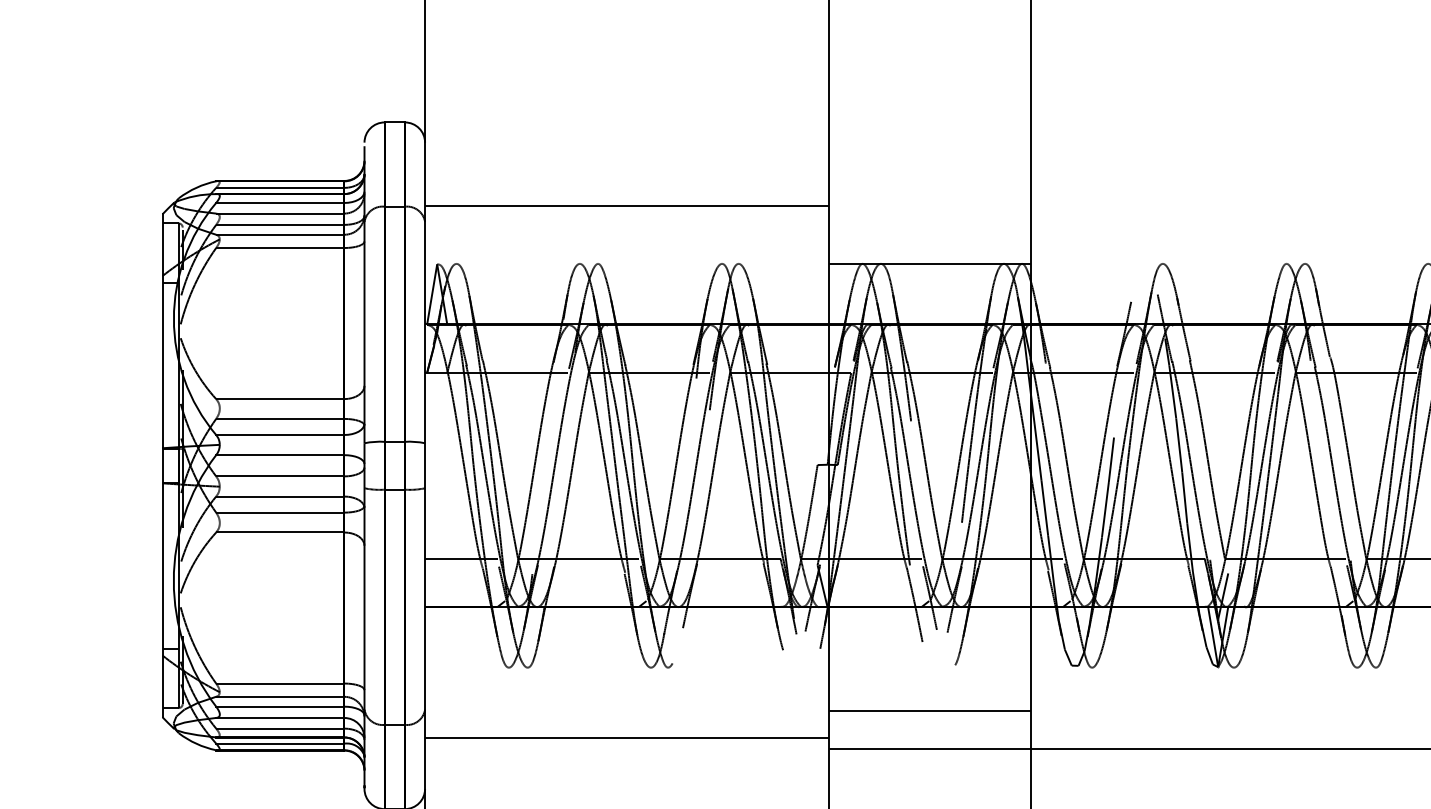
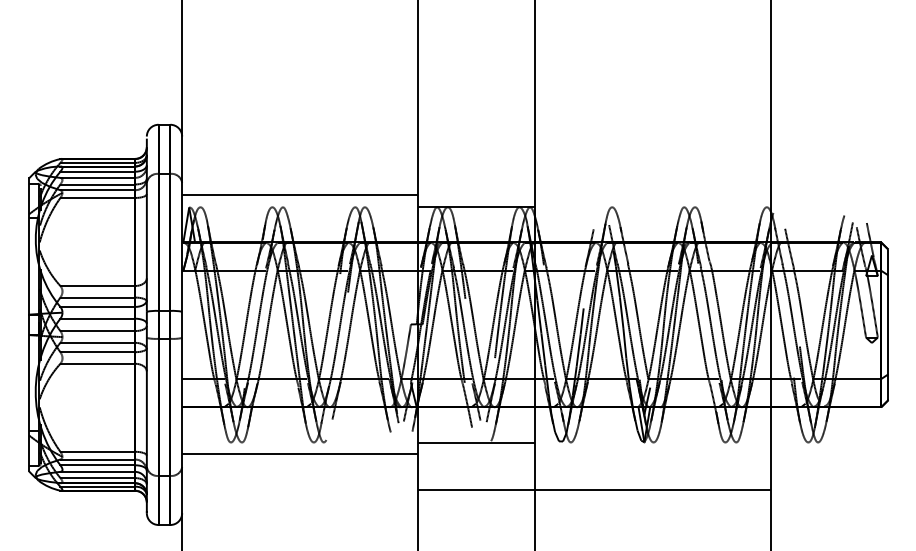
line: (626, 206) -> (299, 195), moved
line: (930, 710) -> (476, 442), moved
line: (626, 737) -> (299, 454), moved

